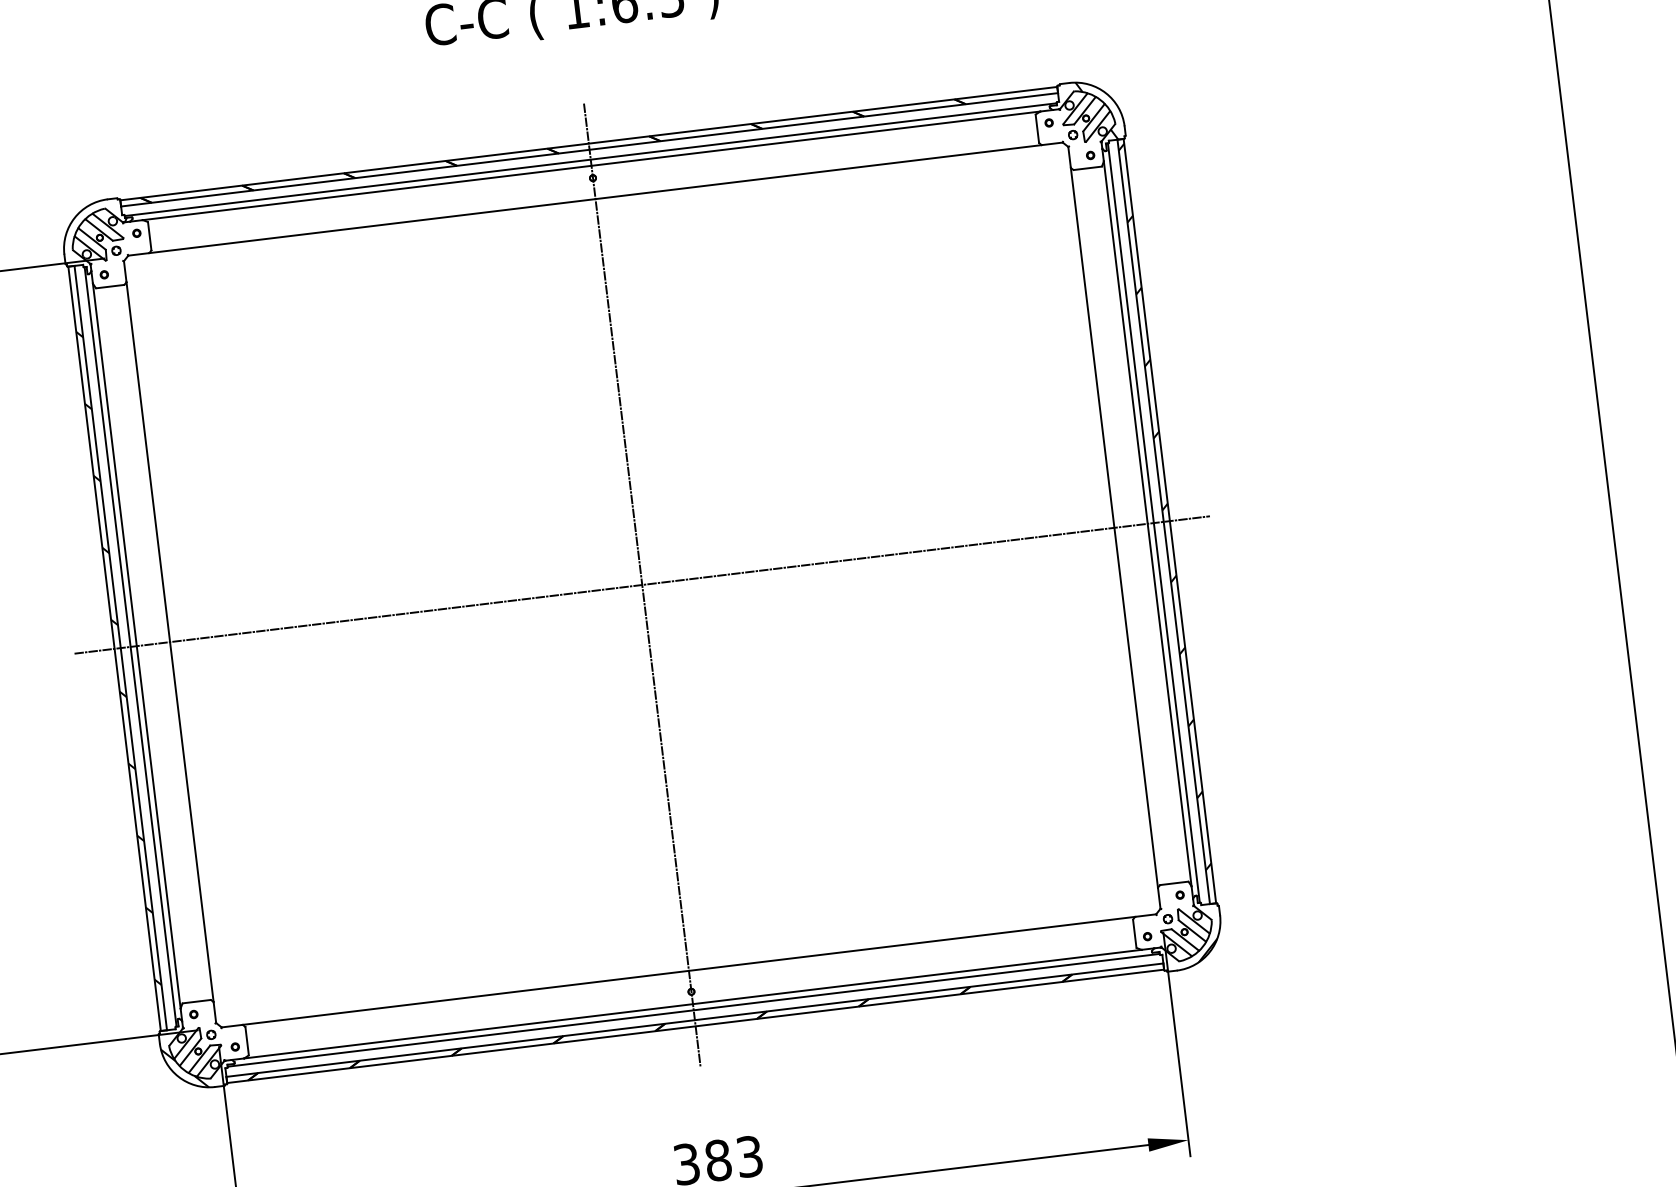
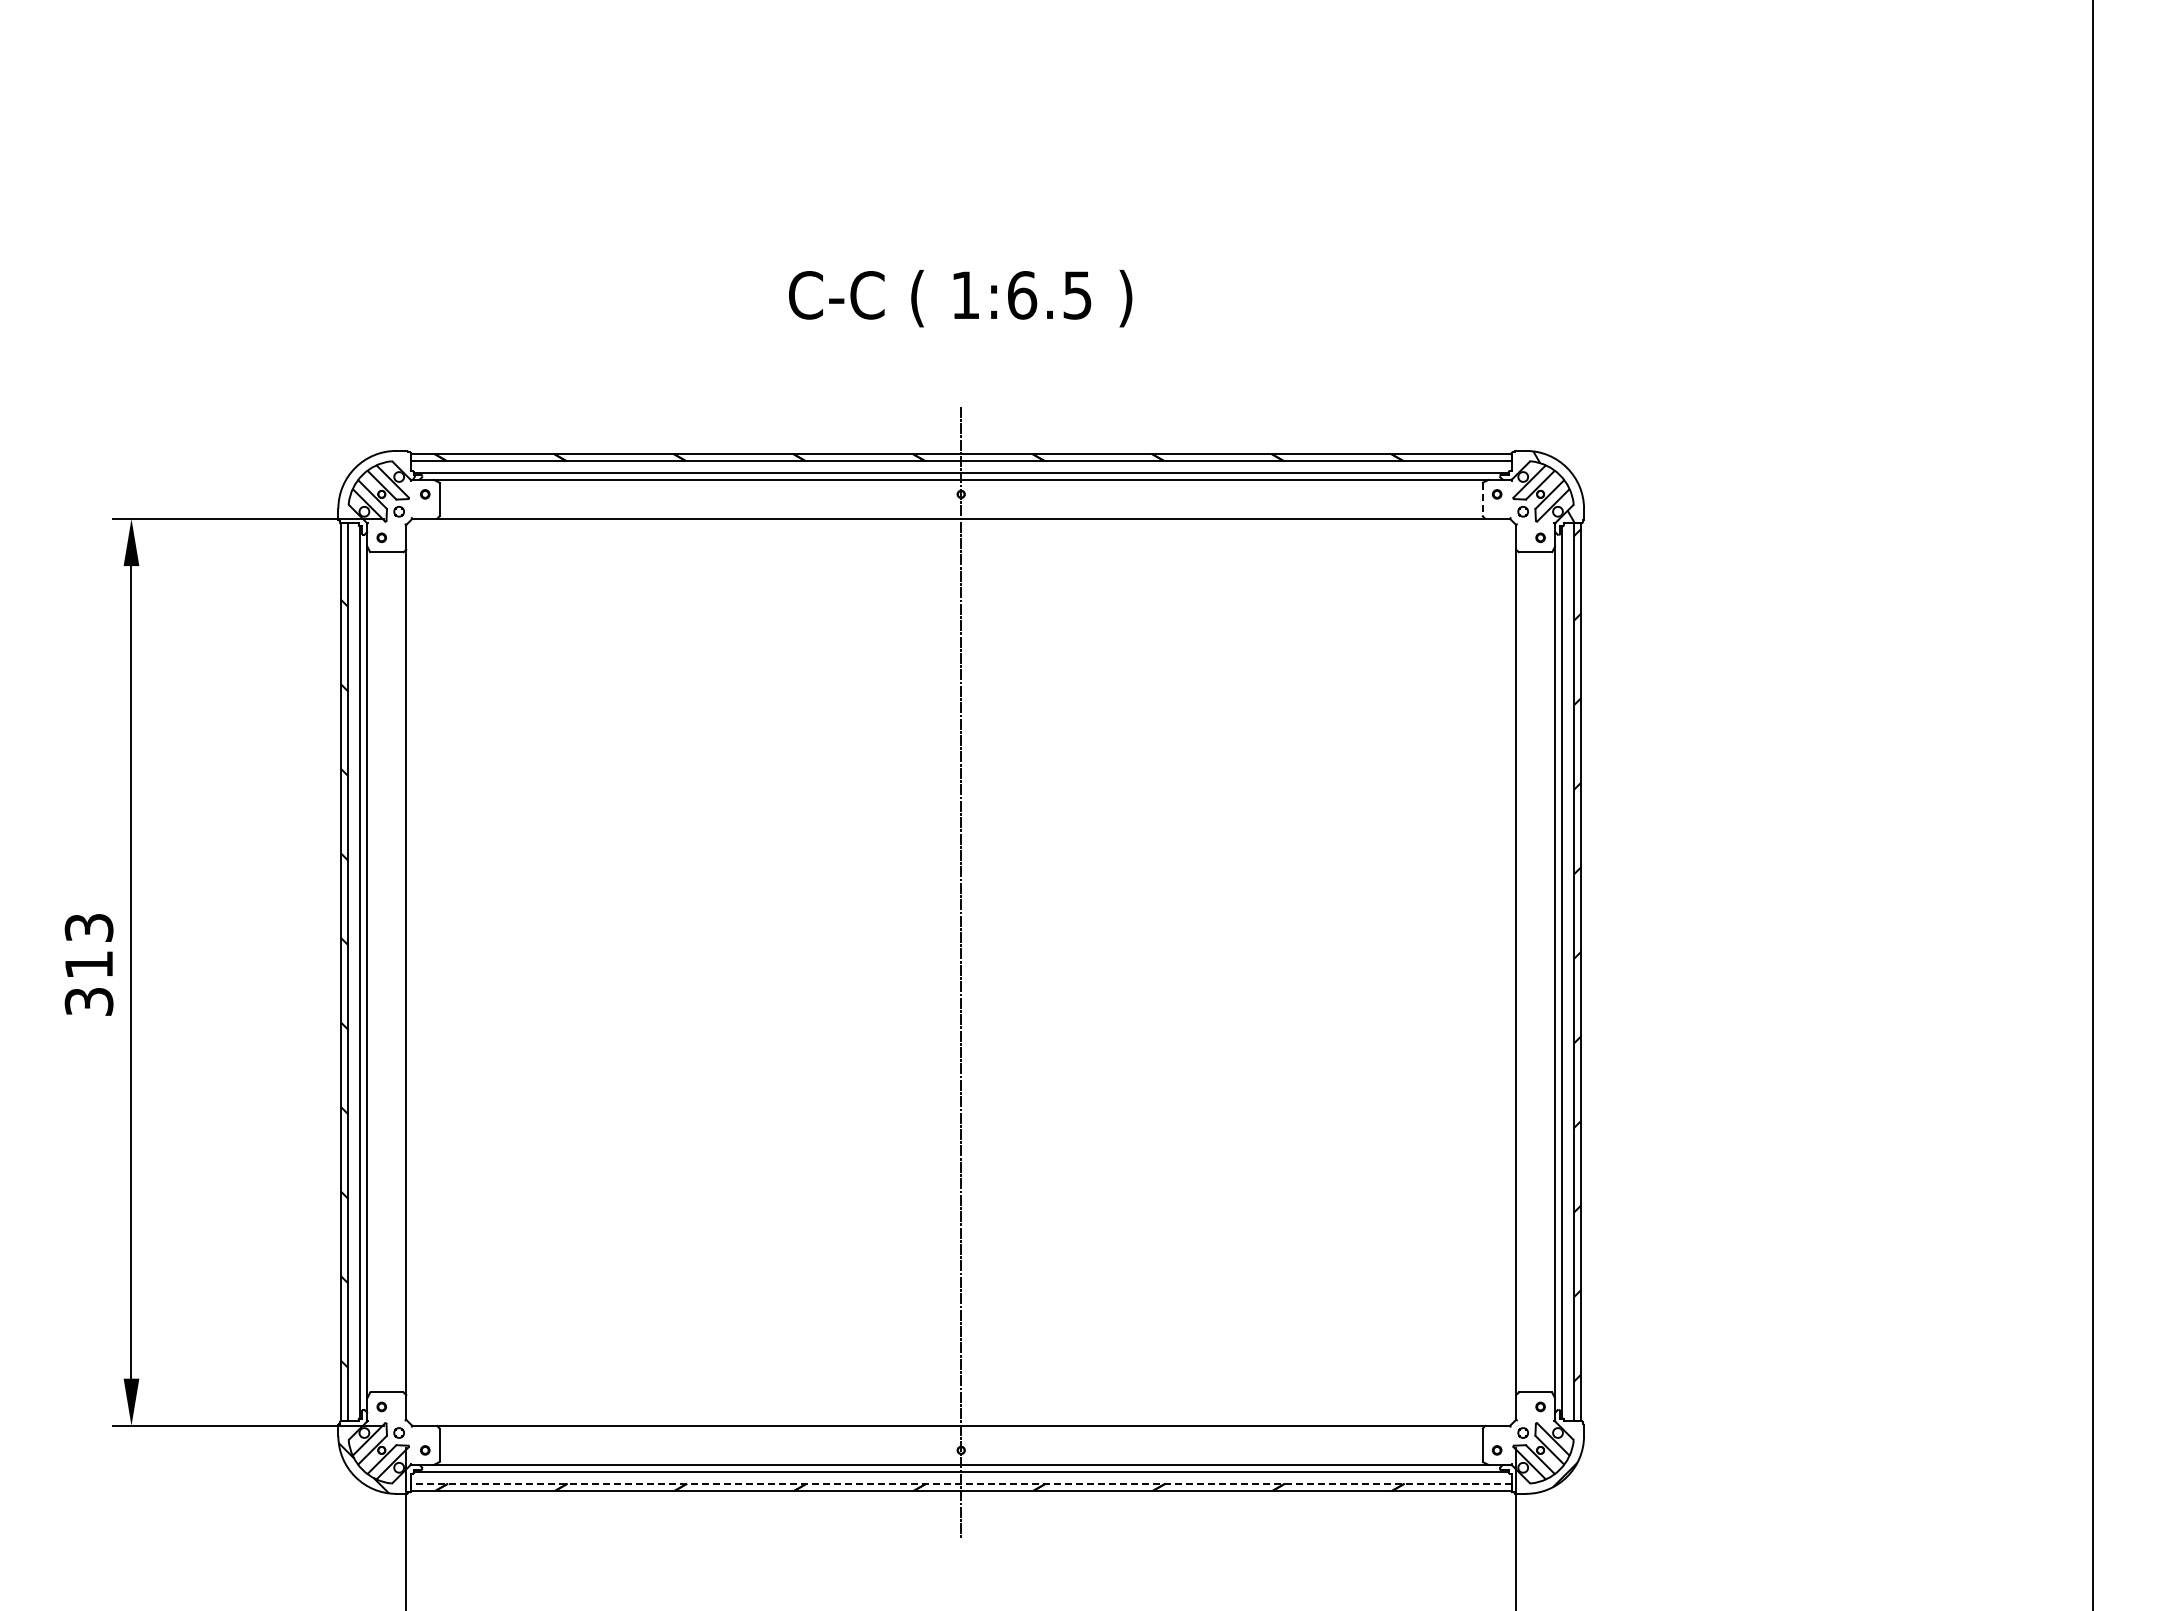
line: (1037, 129) -> (1482, 500), solid -> dashed
line: (642, 585) -> (961, 972), removed
line: (694, 1020) -> (960, 1483), solid -> dashed

